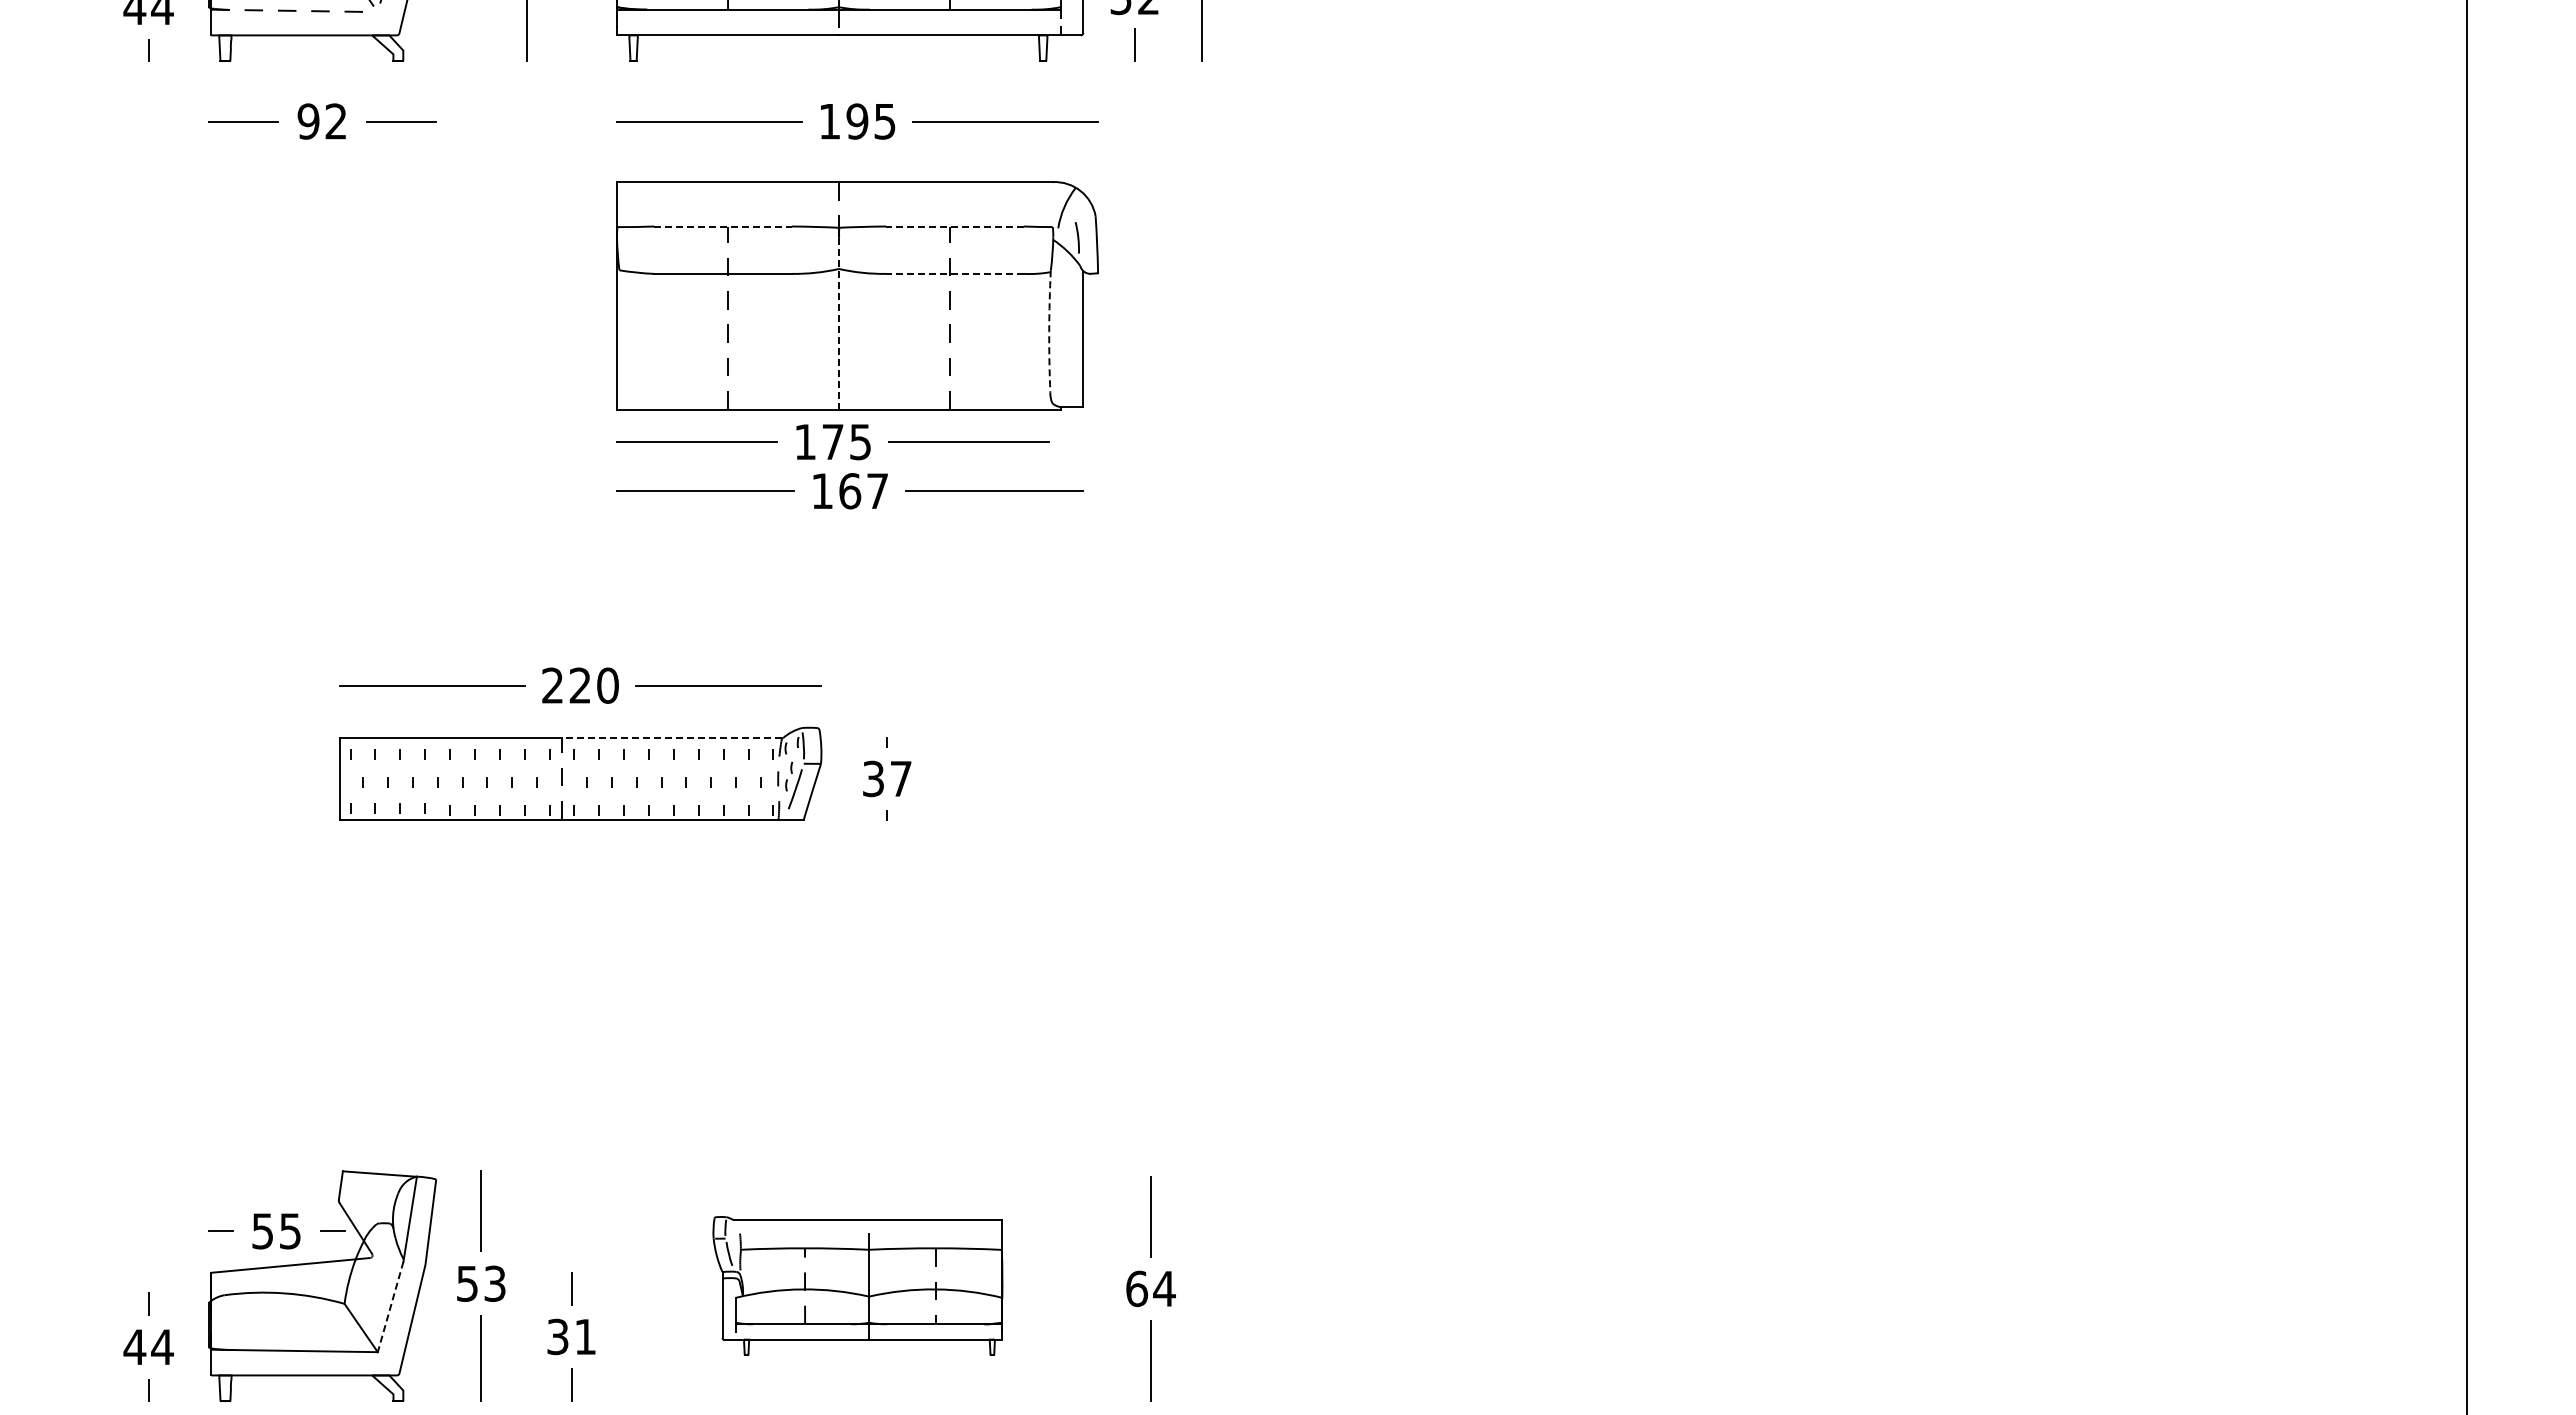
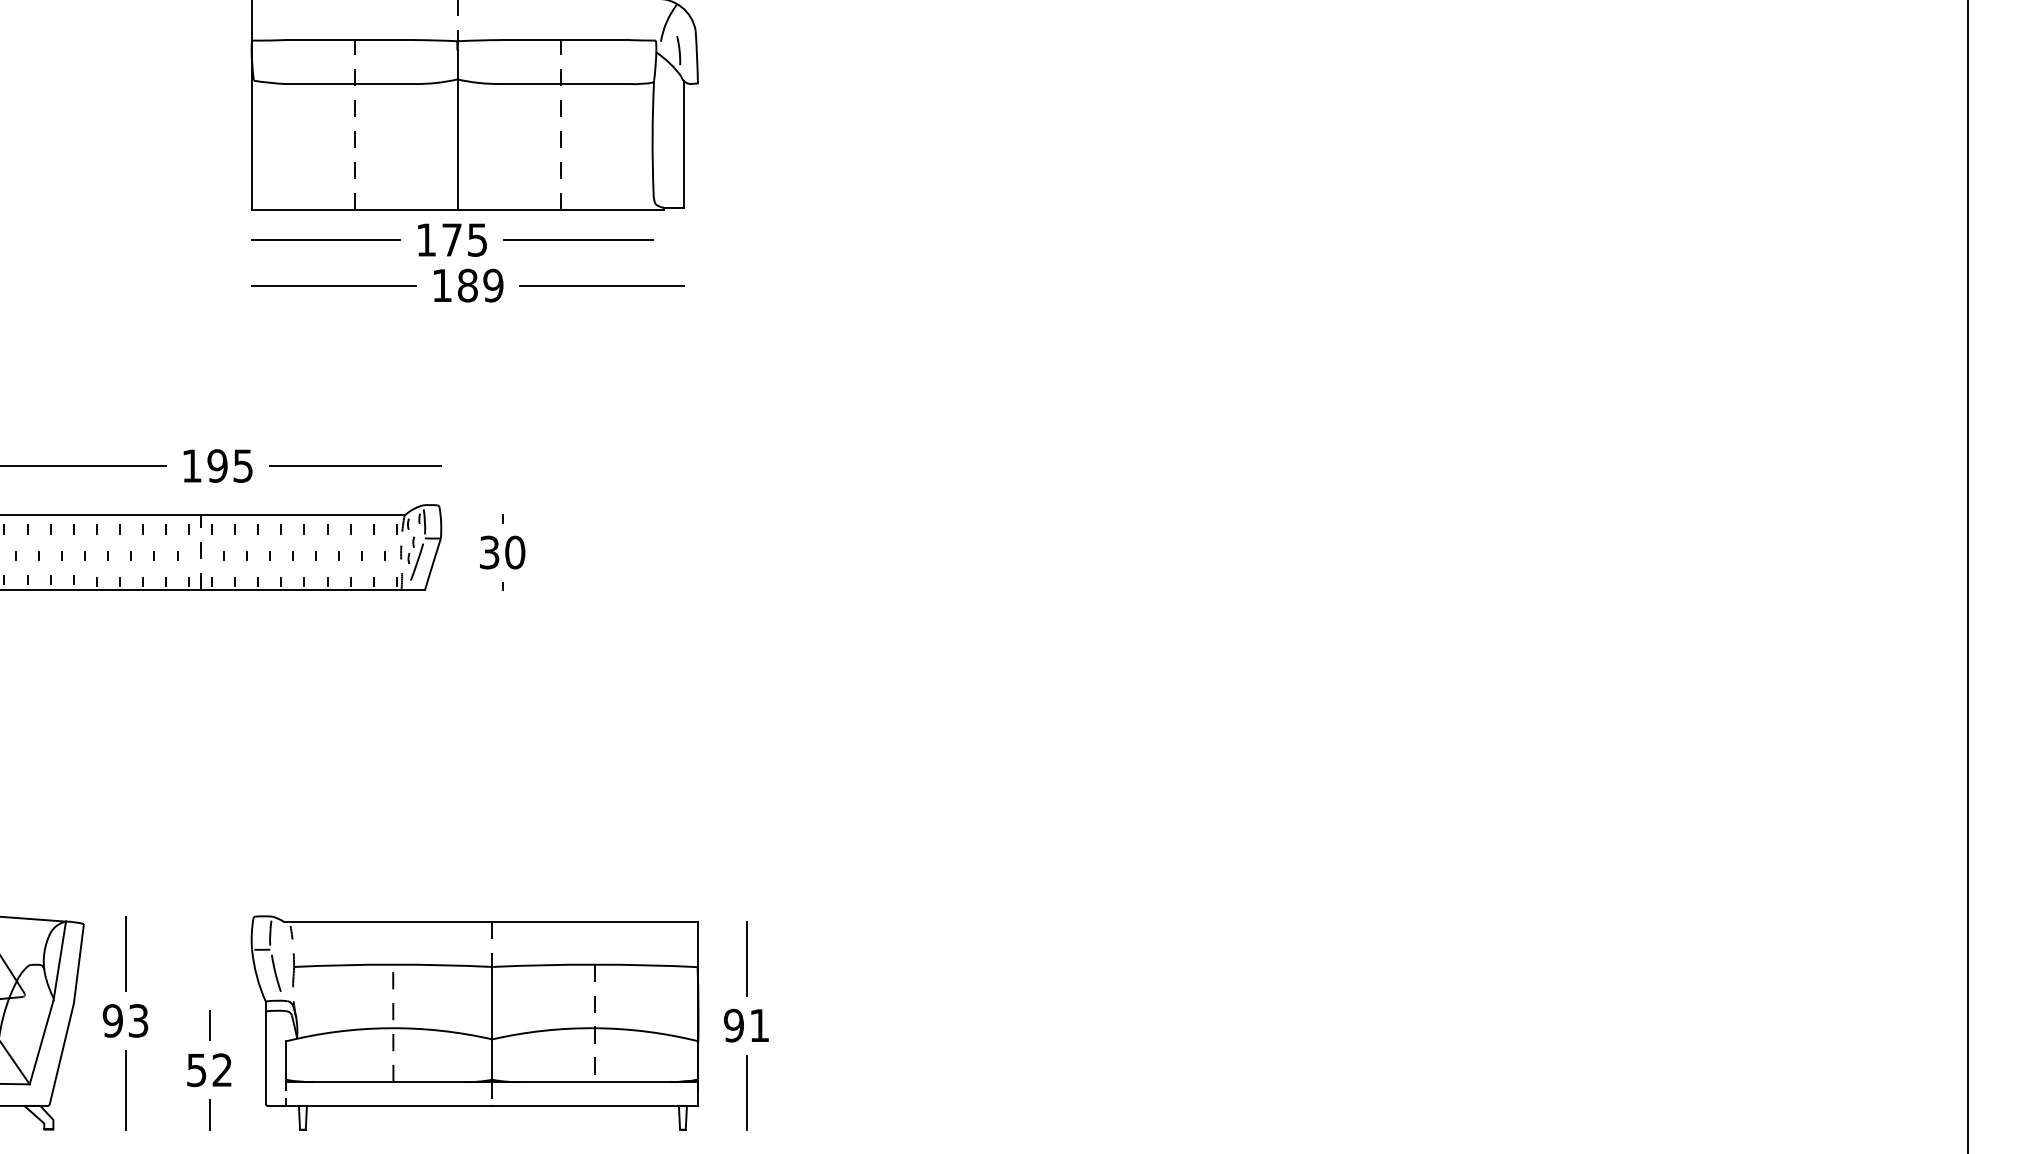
line: (723, 226) -> (350, 40), dashed -> solid
line: (954, 226) -> (564, 40), dashed -> solid
line: (954, 273) -> (564, 83), dashed -> solid
line: (839, 323) -> (458, 130), dashed -> solid
arc: (1049, 331) -> (652, 137), dashed -> solid
text: (863, 491) -> (480, 285), 167 -> 189
text: (580, 685) -> (217, 465), 220 -> 195
line: (672, 738) -> (303, 515), dashed -> solid
text: (901, 778) -> (515, 552), 37 -> 30
text: (467, 1283) -> (112, 1020), 53 -> 93
part: (857, 1285) -> (474, 1022), size x1.67
text: (1150, 1288) -> (746, 1025), 64 -> 91
line: (390, 1307) -> (41, 1042), dashed -> solid
text: (571, 1336) -> (209, 1069), 31 -> 52

